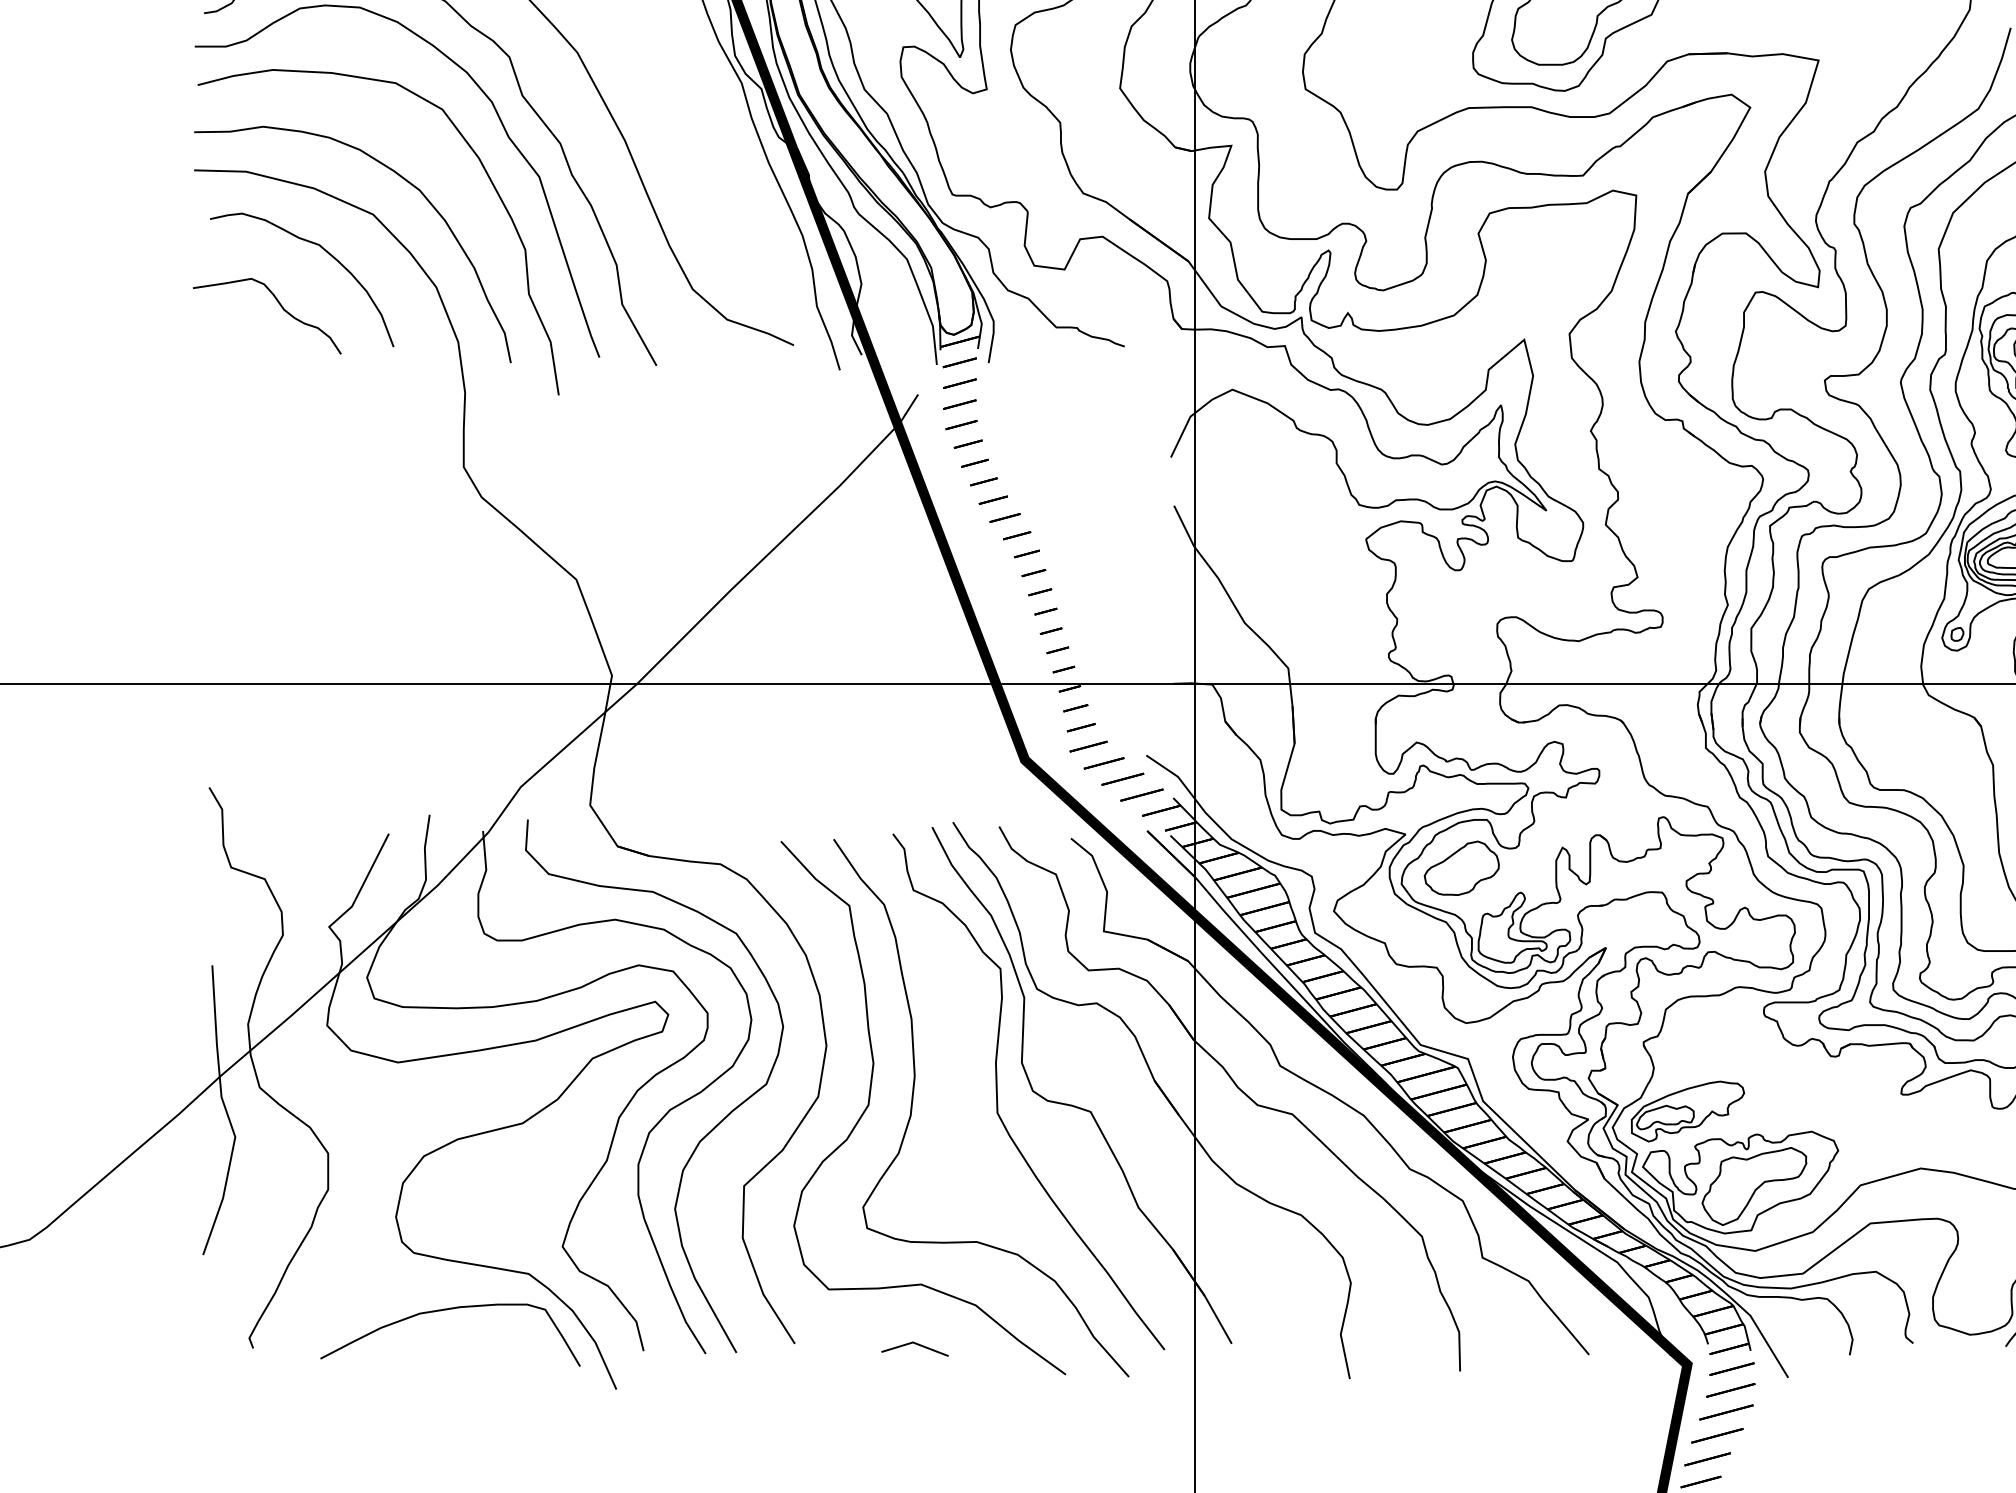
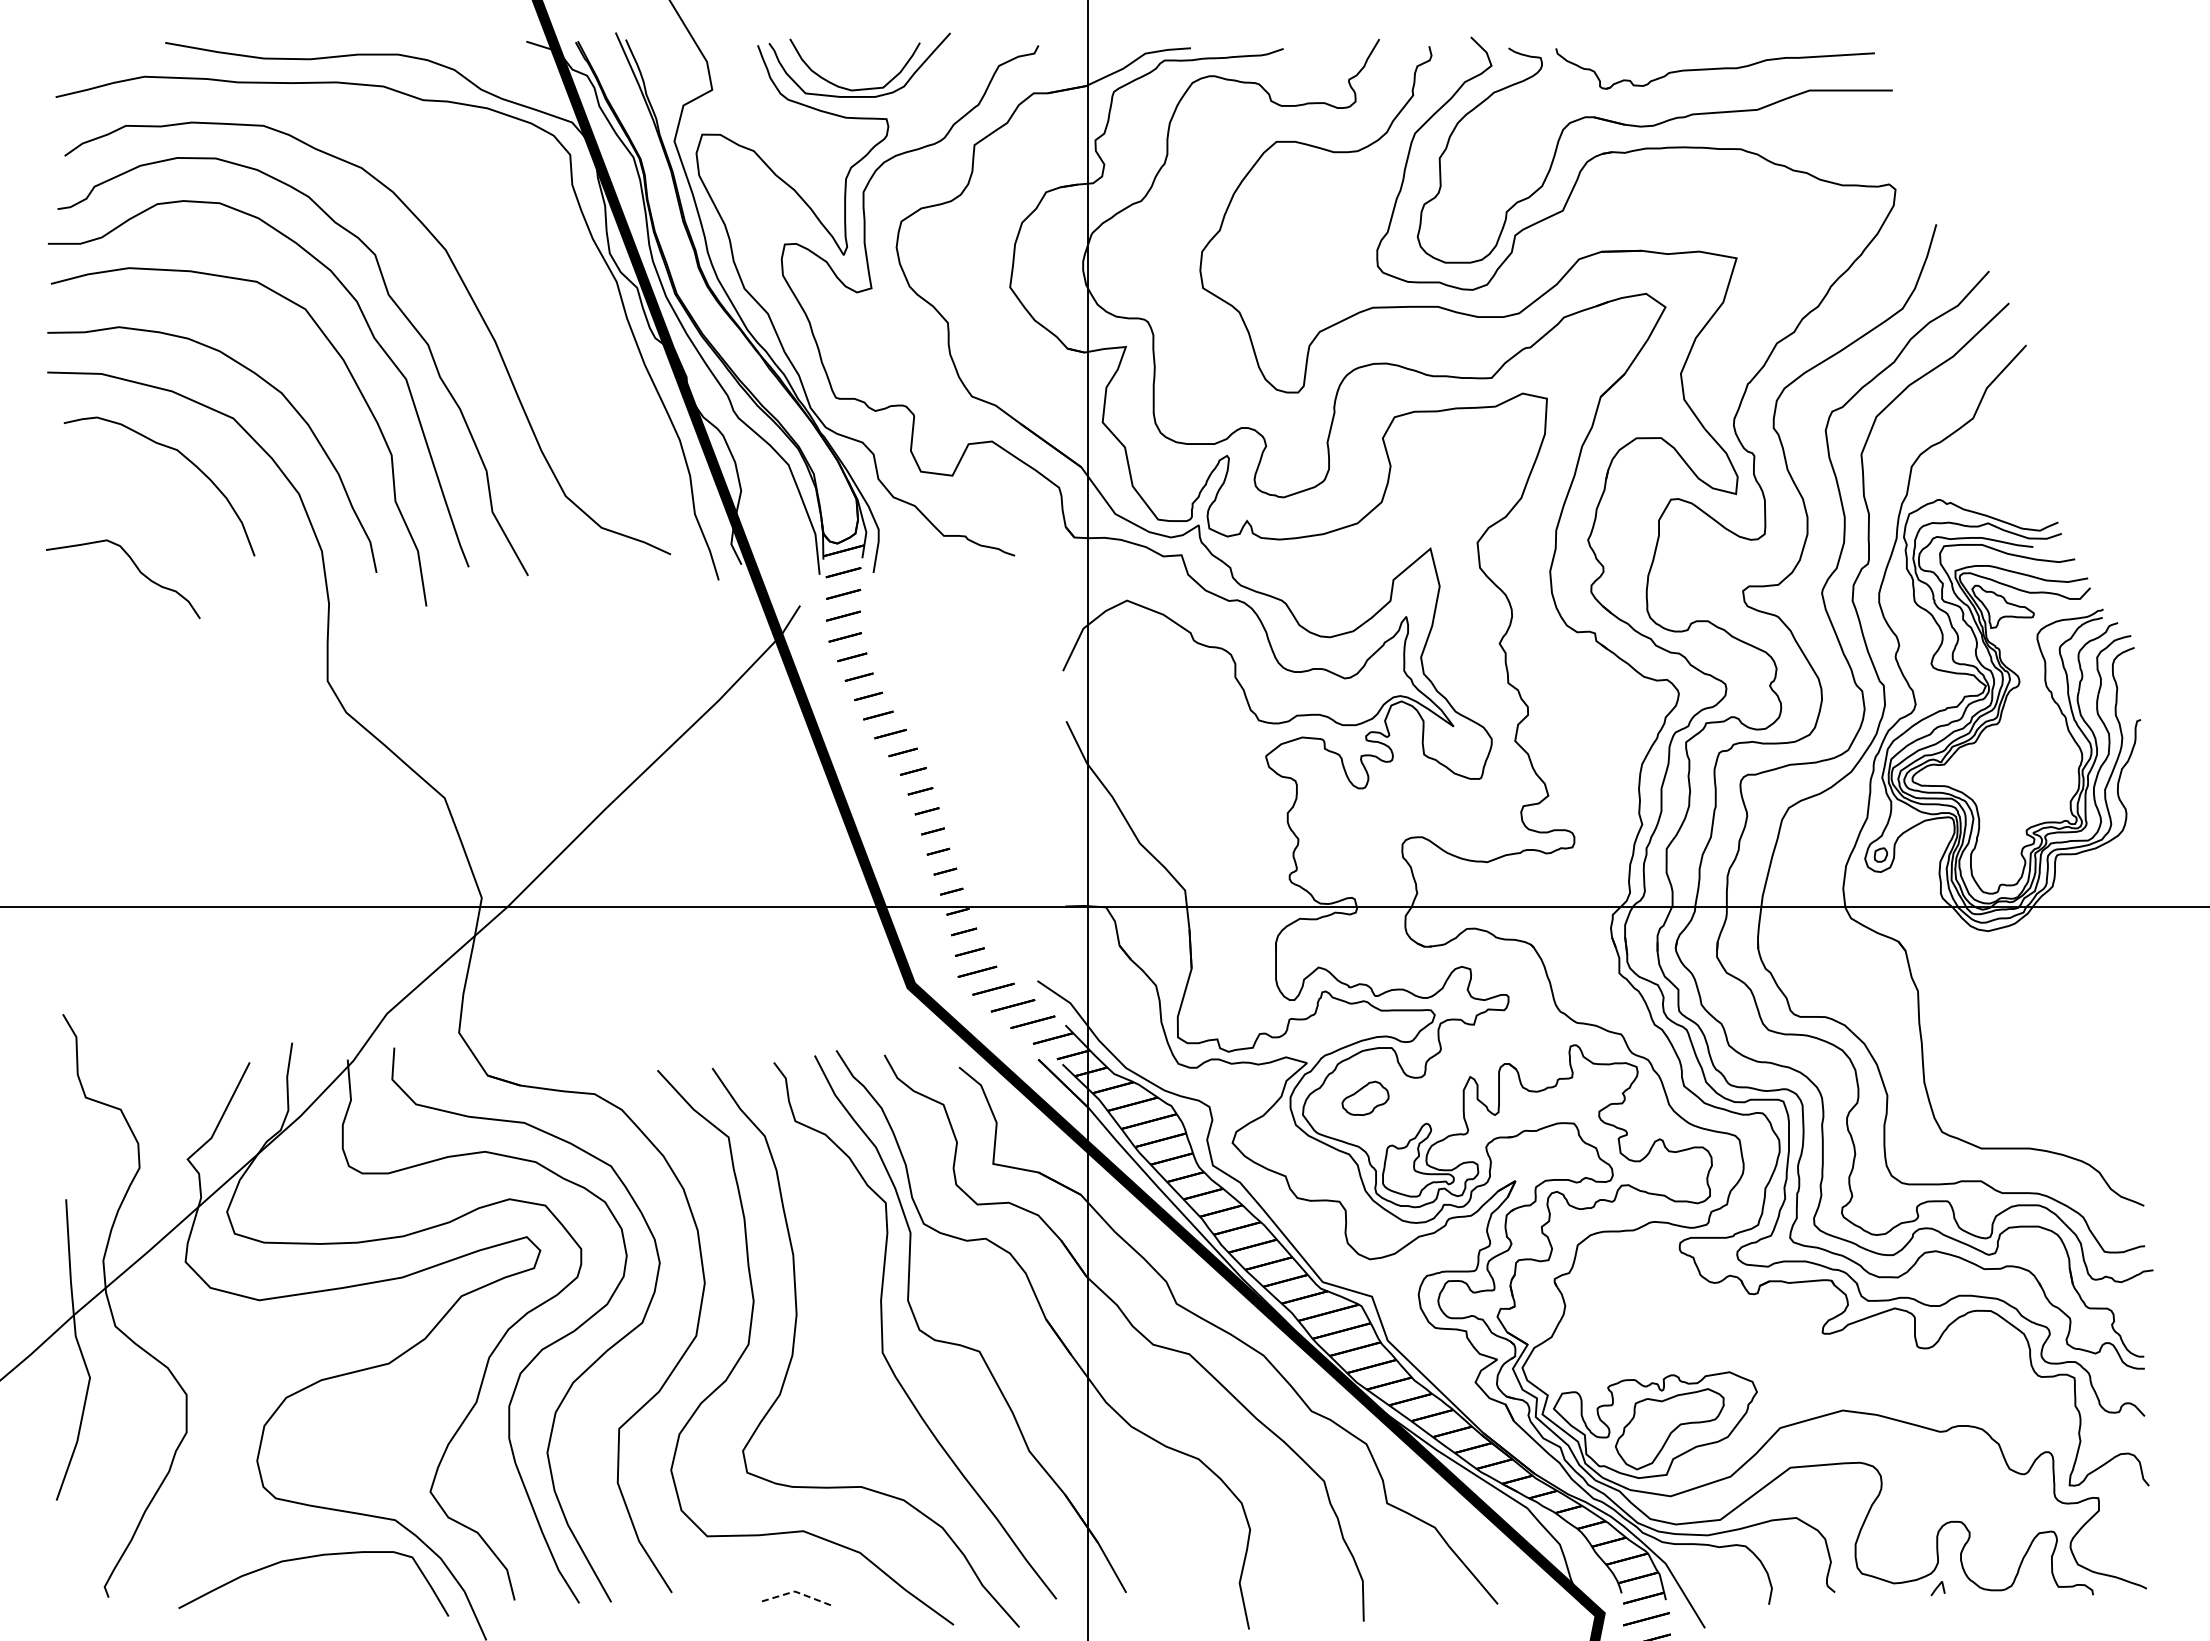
curve: (281, 308) -> (138, 571), moved
part: (1461, 868) -> (1365, 1098), size x0.6
part: (1687, 1111) -> (1600, 1351), removed
line: (914, 1343) -> (796, 1592), solid -> dashed

